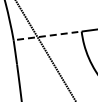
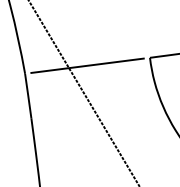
line: (47, 35) -> (87, 65), dashed -> solid

